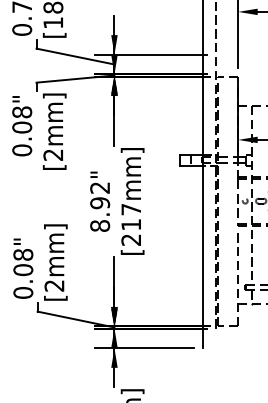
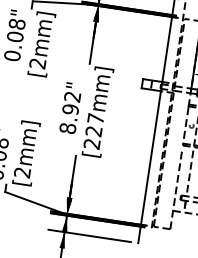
text: (130, 224) -> (93, 131), [217mm] -> [227mm]

